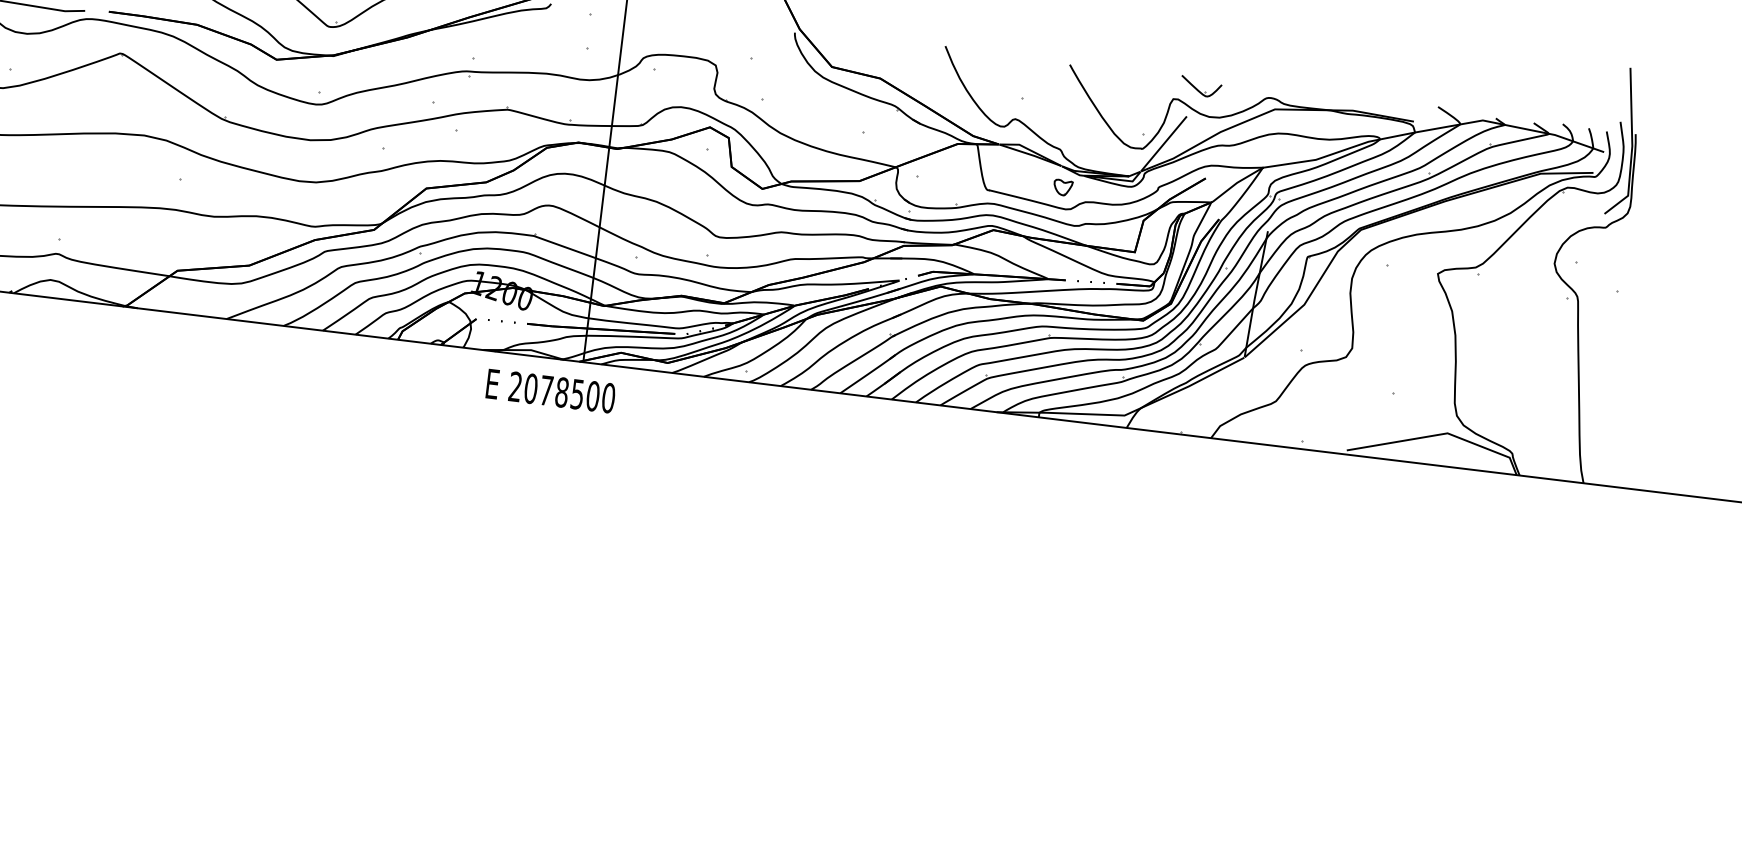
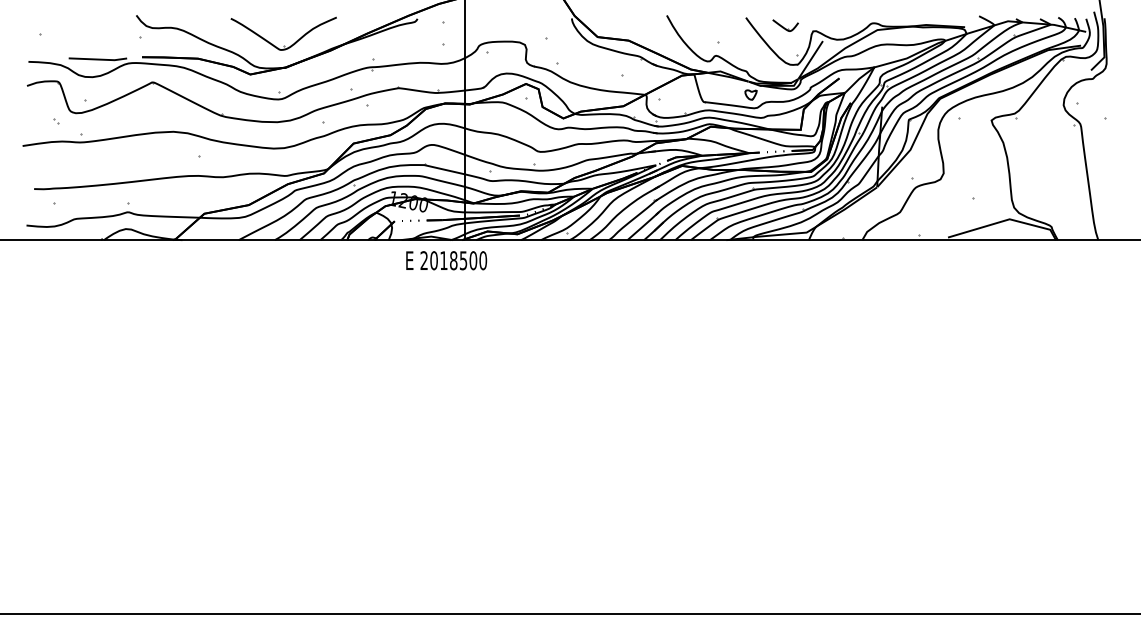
part: (1200, 86) -> (785, 25), moved
text: (545, 390) -> (443, 260), 2078500 -> 2018500

